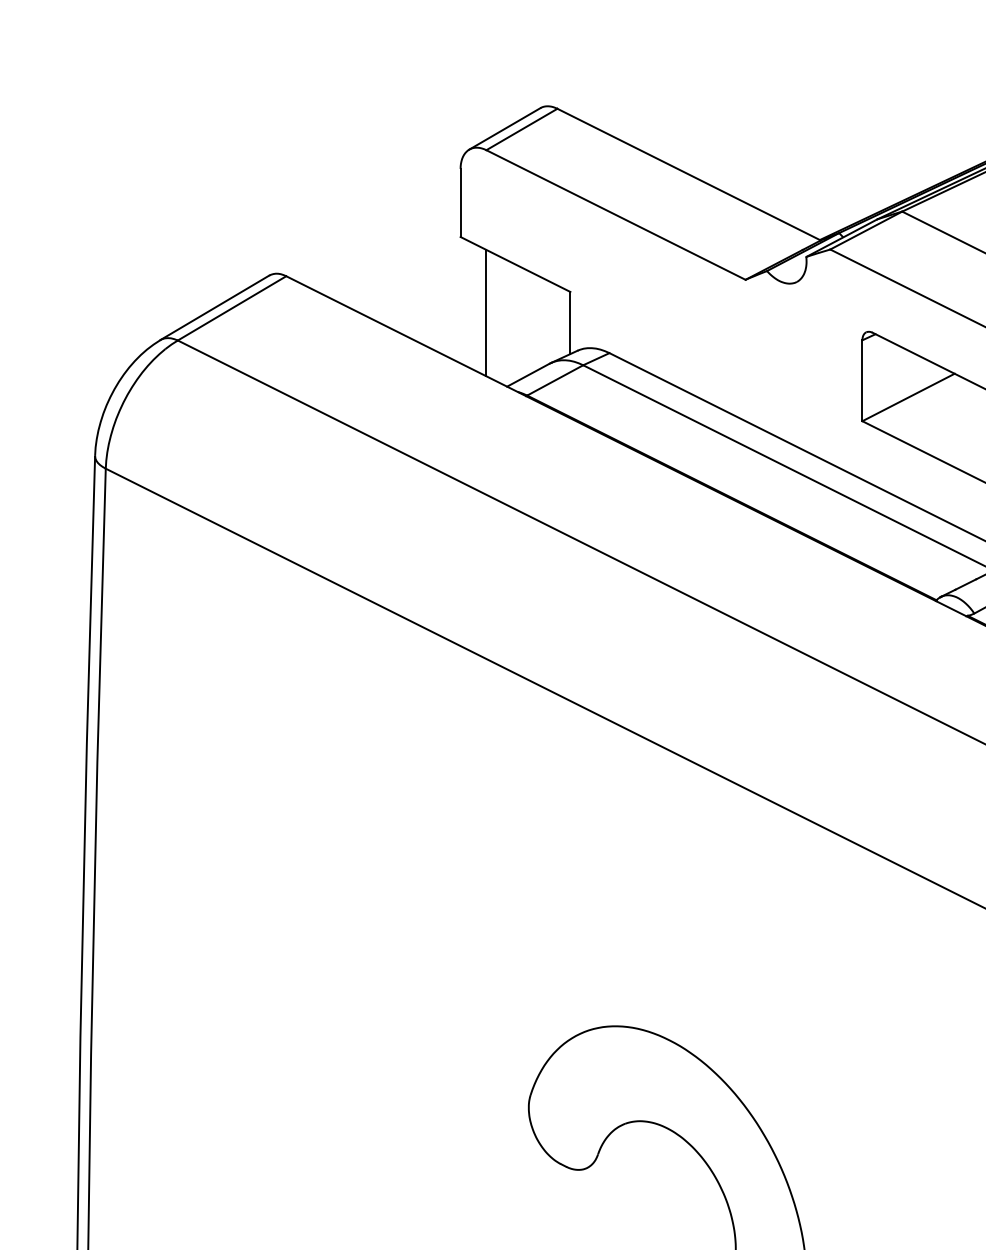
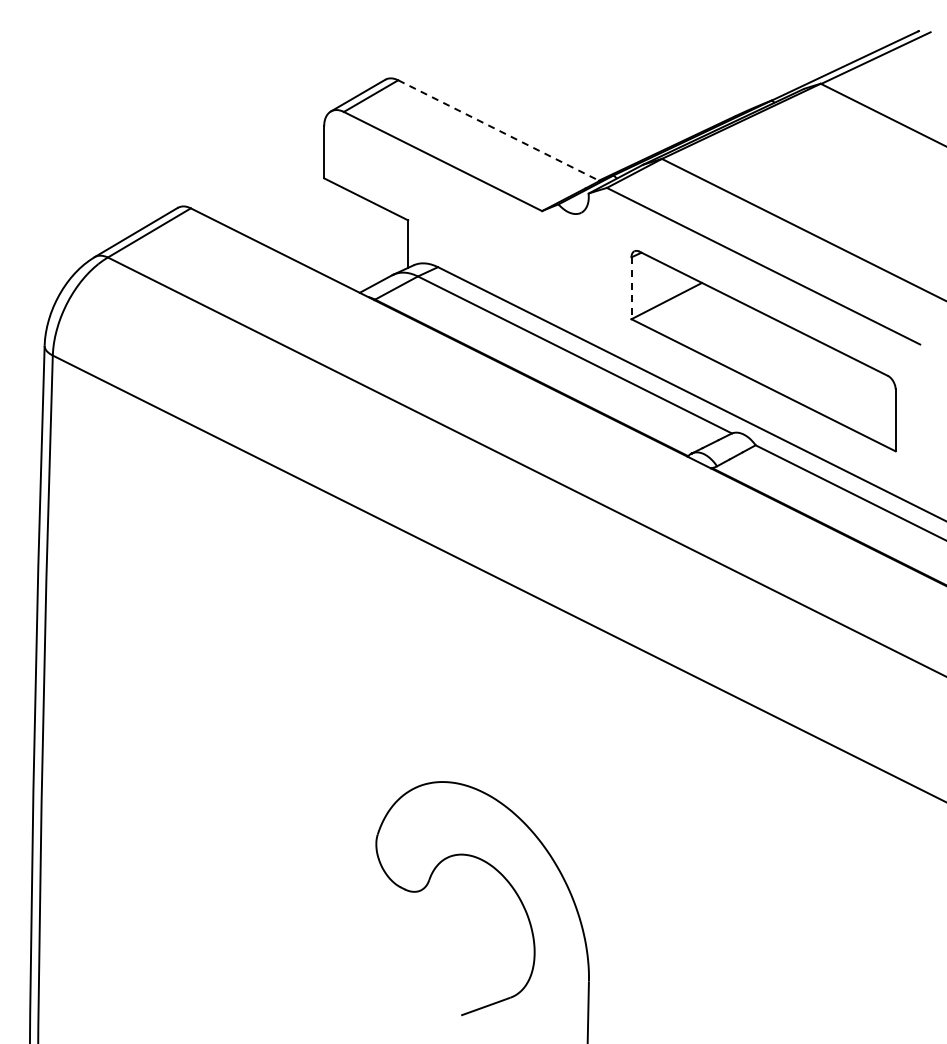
line: (688, 174) -> (498, 130), solid -> dashed
line: (485, 313) -> (343, 236), removed
line: (862, 381) -> (631, 288), solid -> dashed

